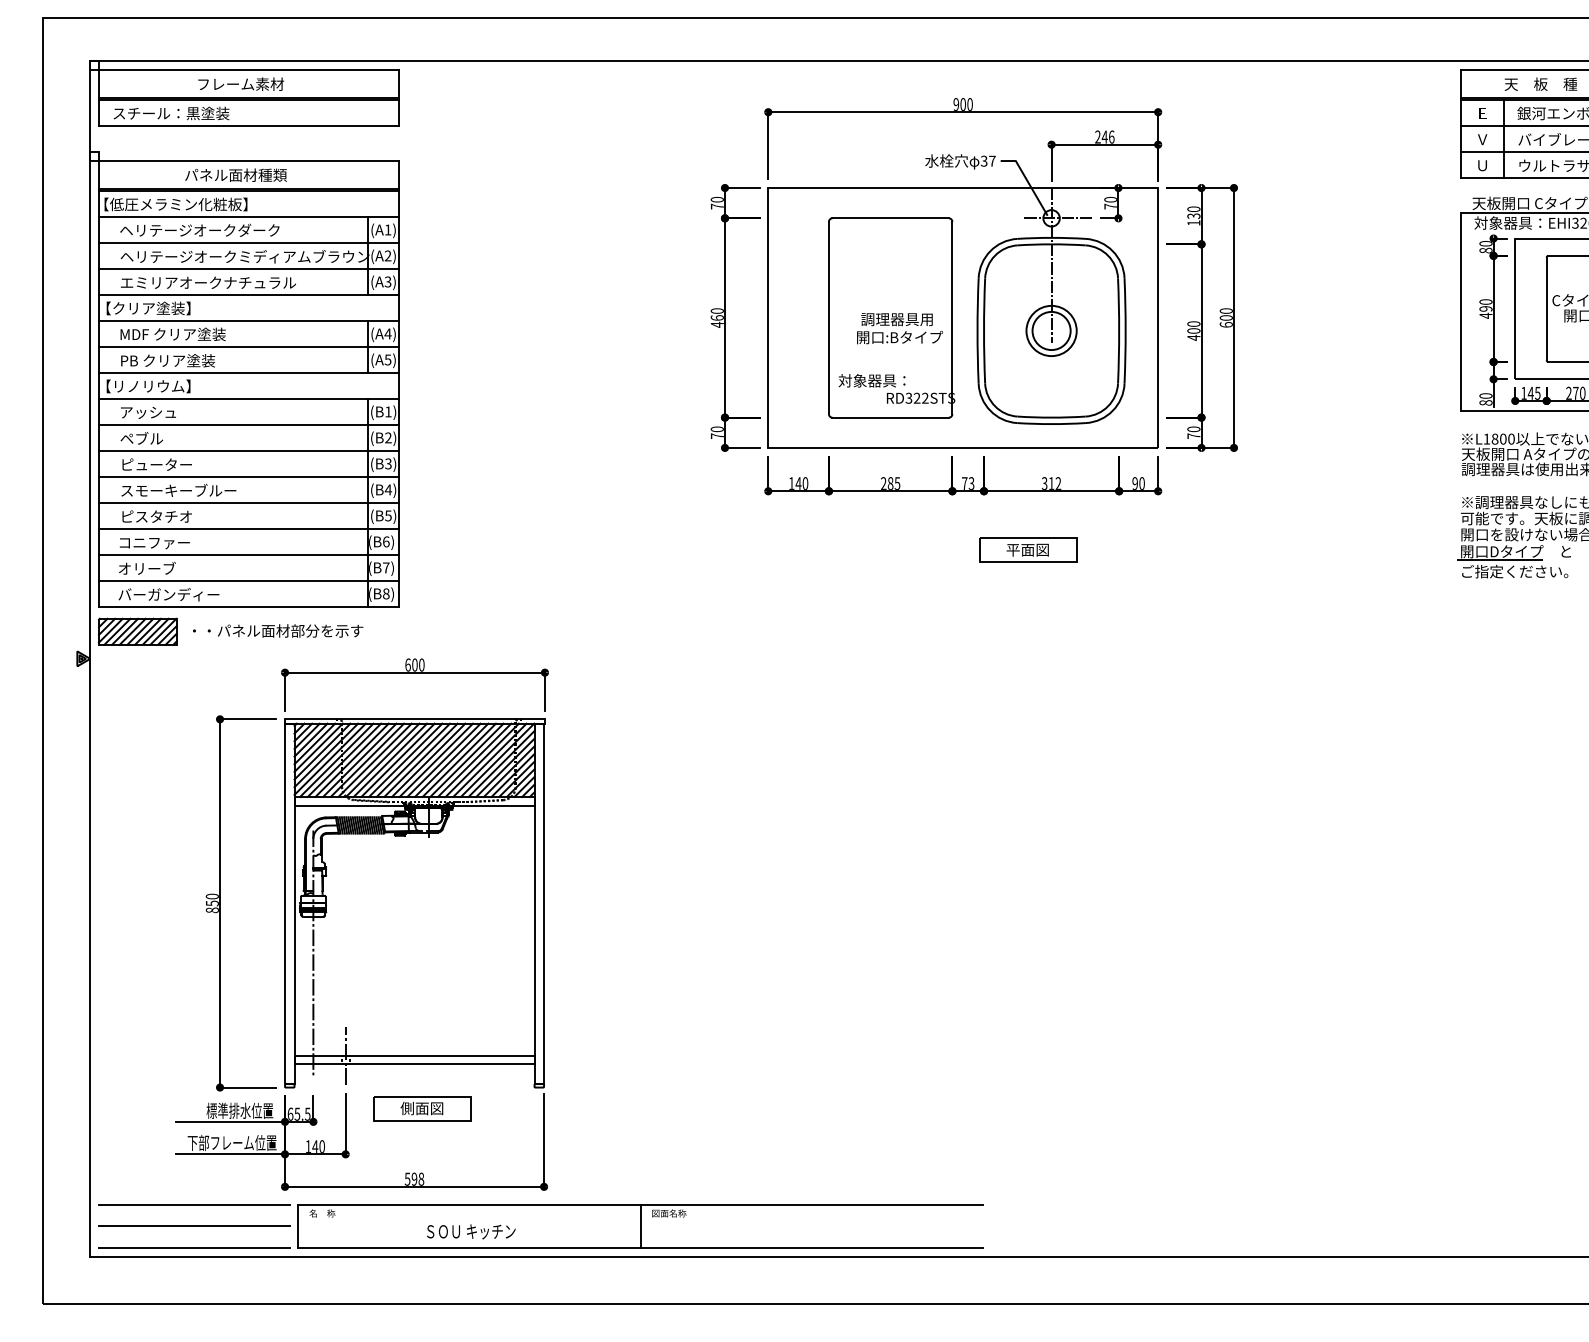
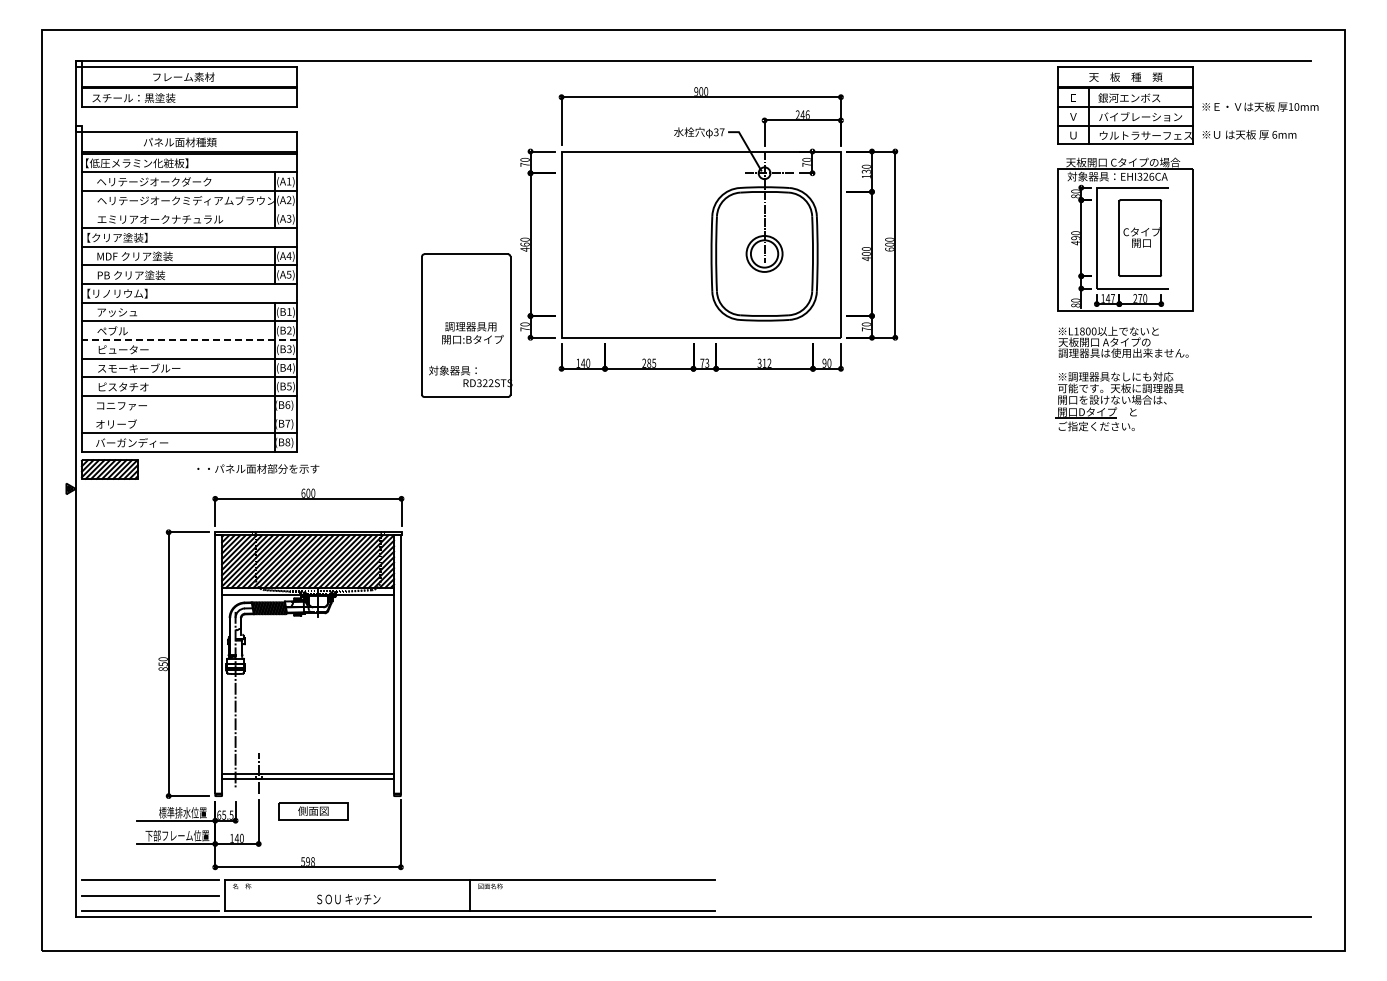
line: (249, 268) -> (189, 209), removed
part: (890, 317) -> (466, 325), moved
text: (1537, 393) -> (1112, 298), 145 -> 147
line: (249, 450) -> (189, 339), solid -> dashed
part: (1027, 549) -> (747, 410), removed
line: (249, 555) -> (189, 414), removed
text: (278, 630) -> (258, 468), moved

